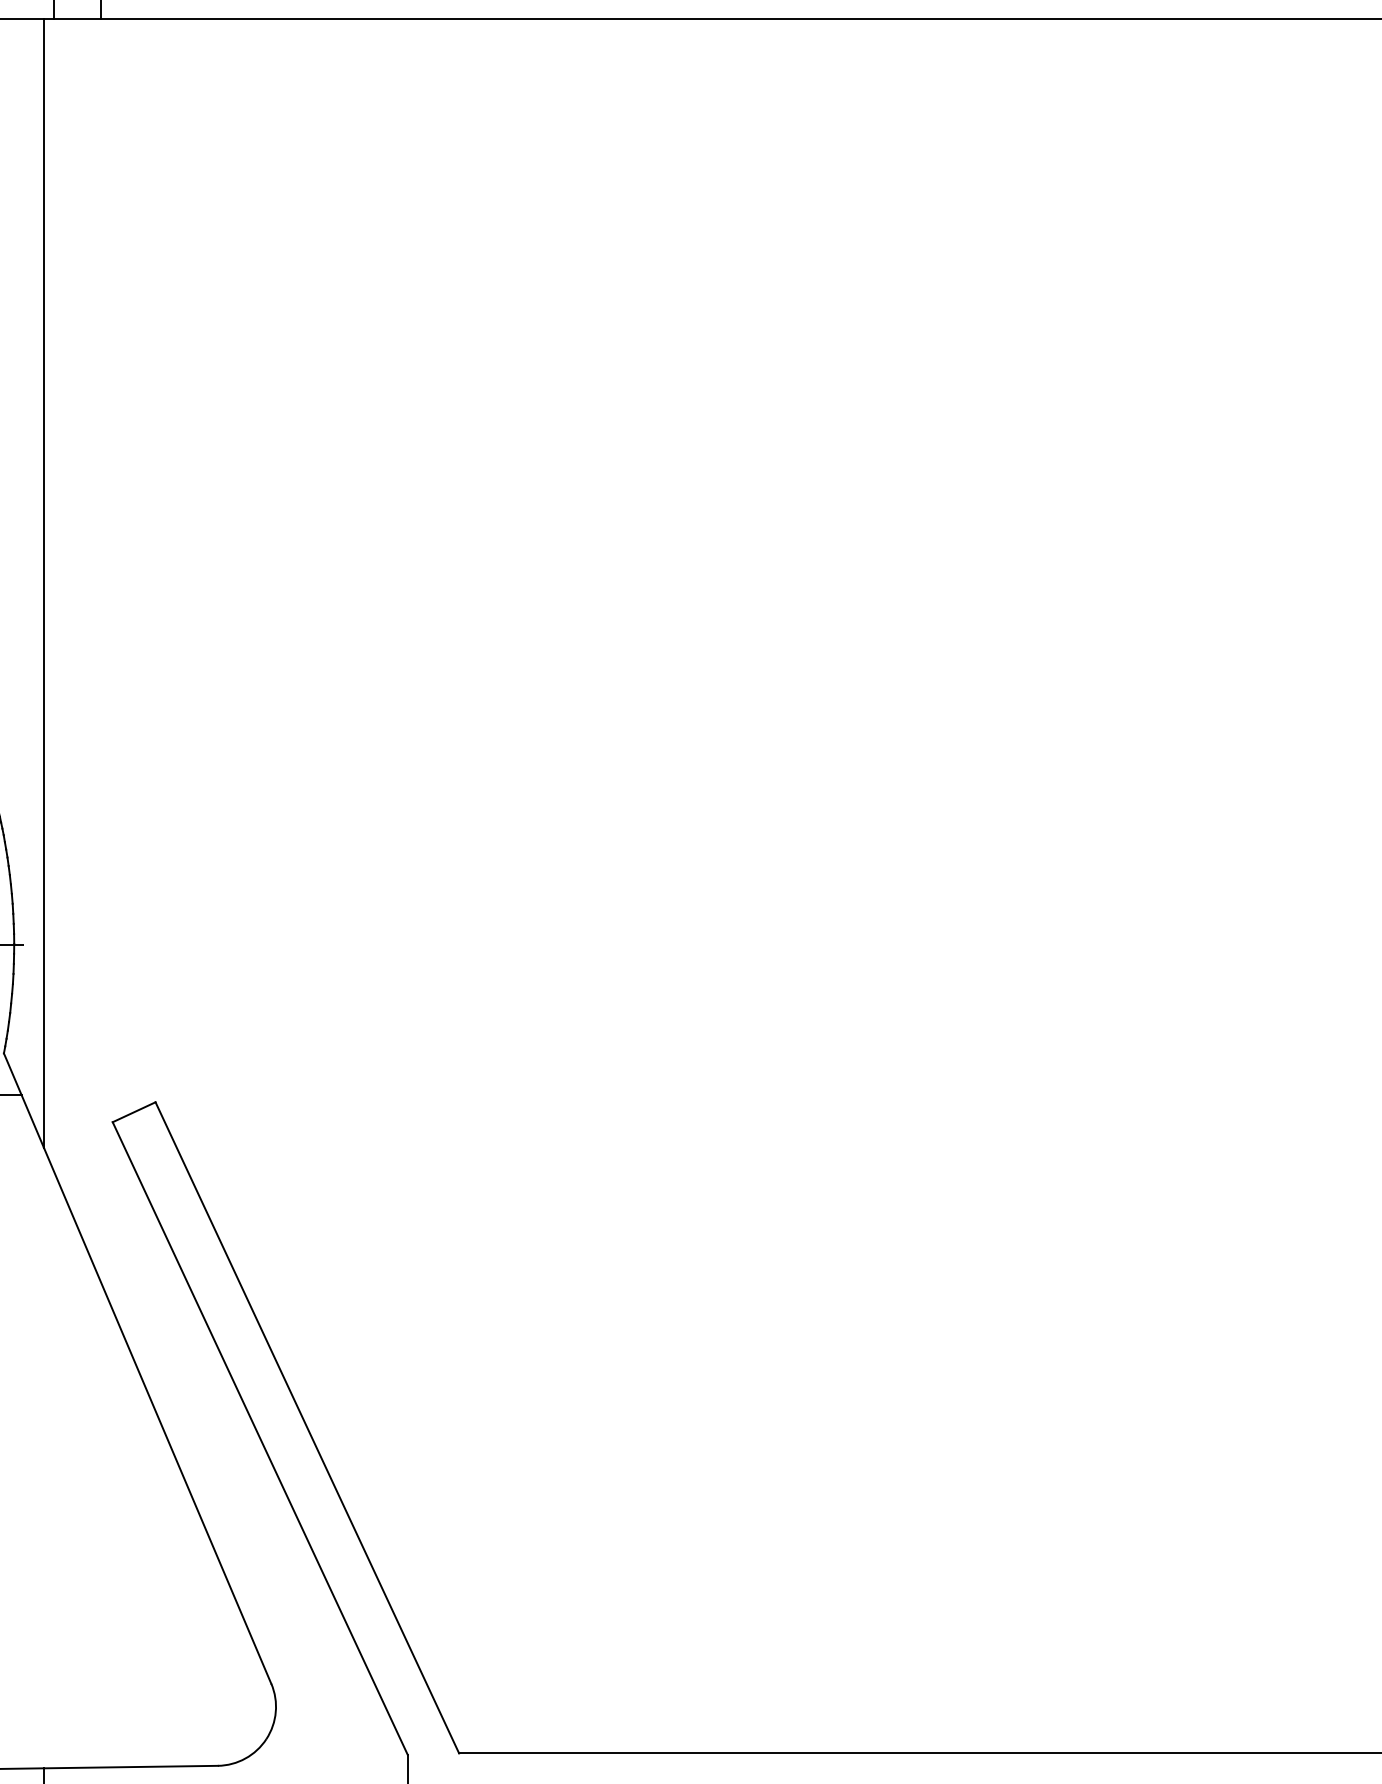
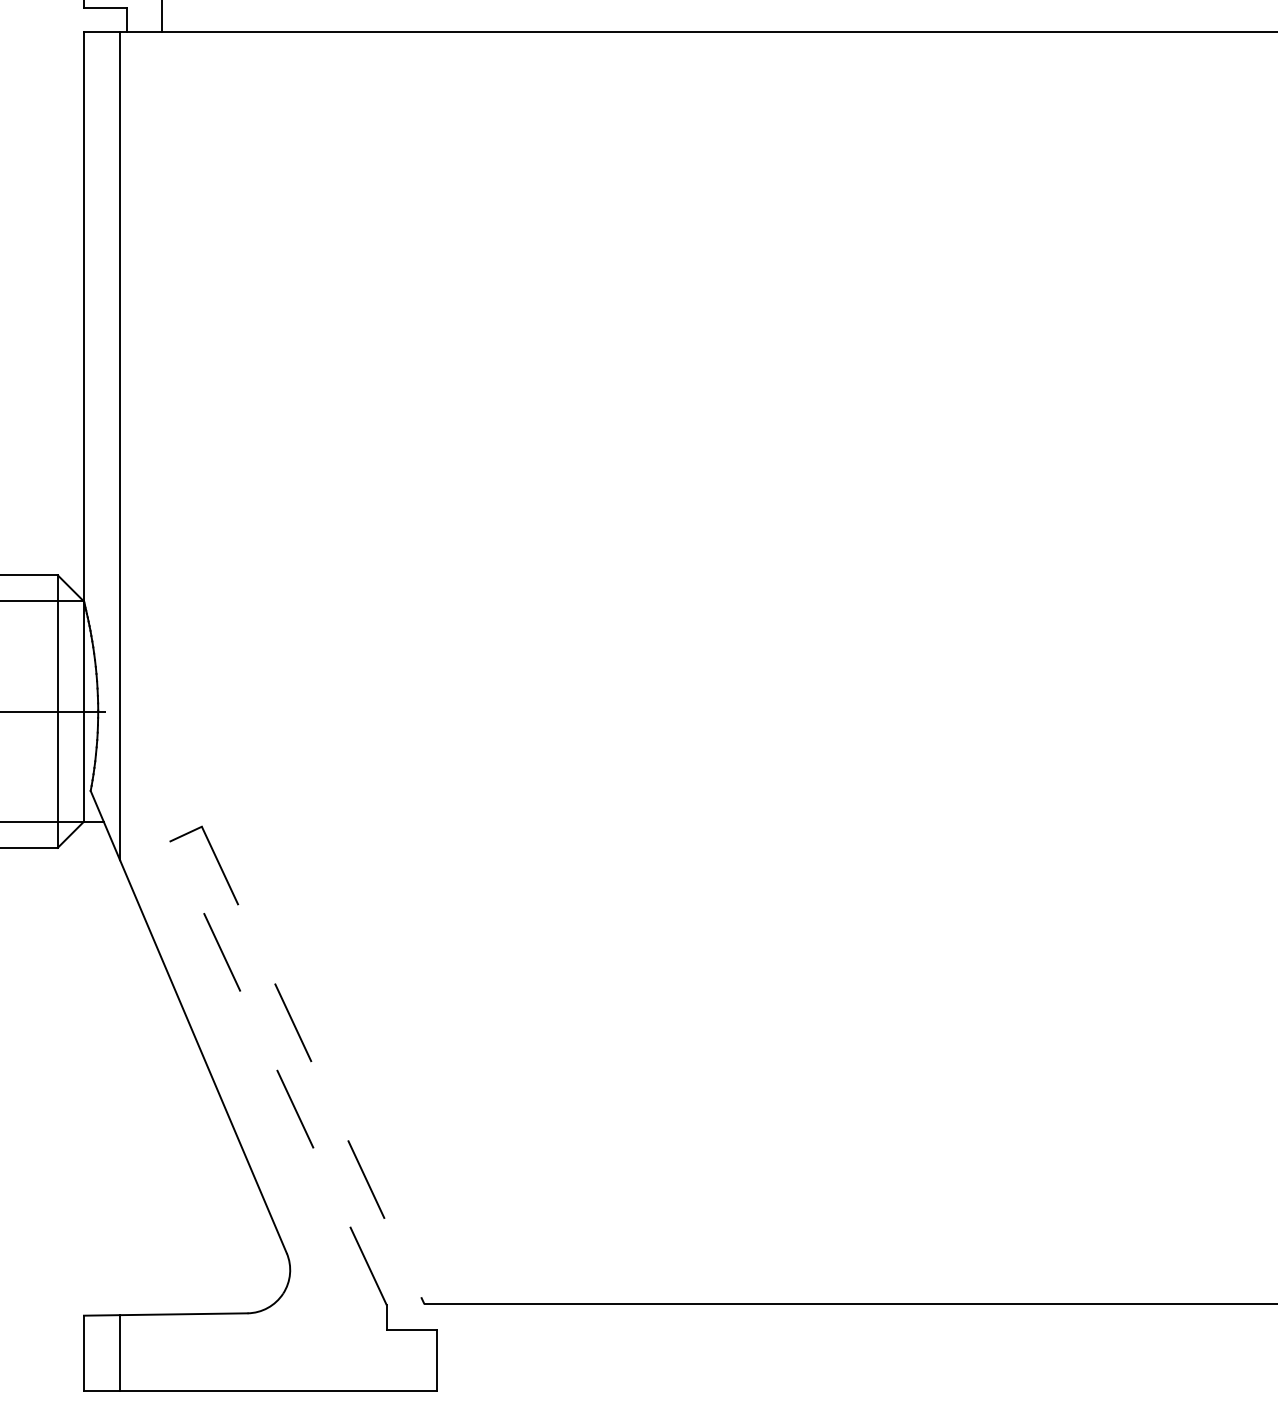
line: (307, 1427) -> (313, 1065), solid -> dashed
line: (260, 1438) -> (278, 1073), solid -> dashed

